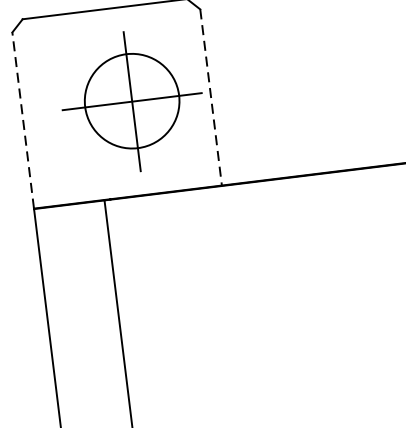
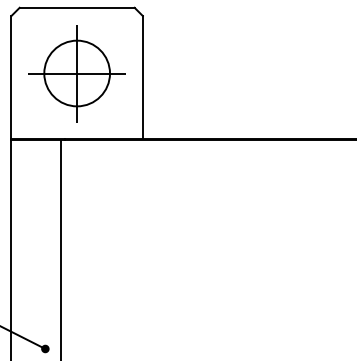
line: (210, 97) -> (142, 77), dashed -> solid
part: (131, 101) -> (76, 73), moved
line: (23, 120) -> (11, 77), dashed -> solid

